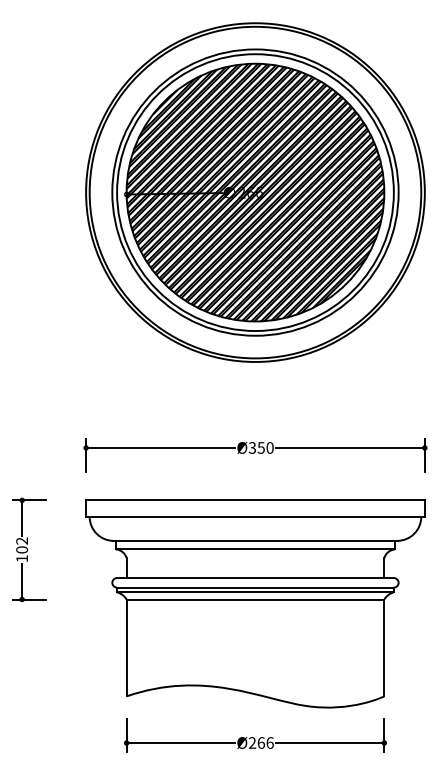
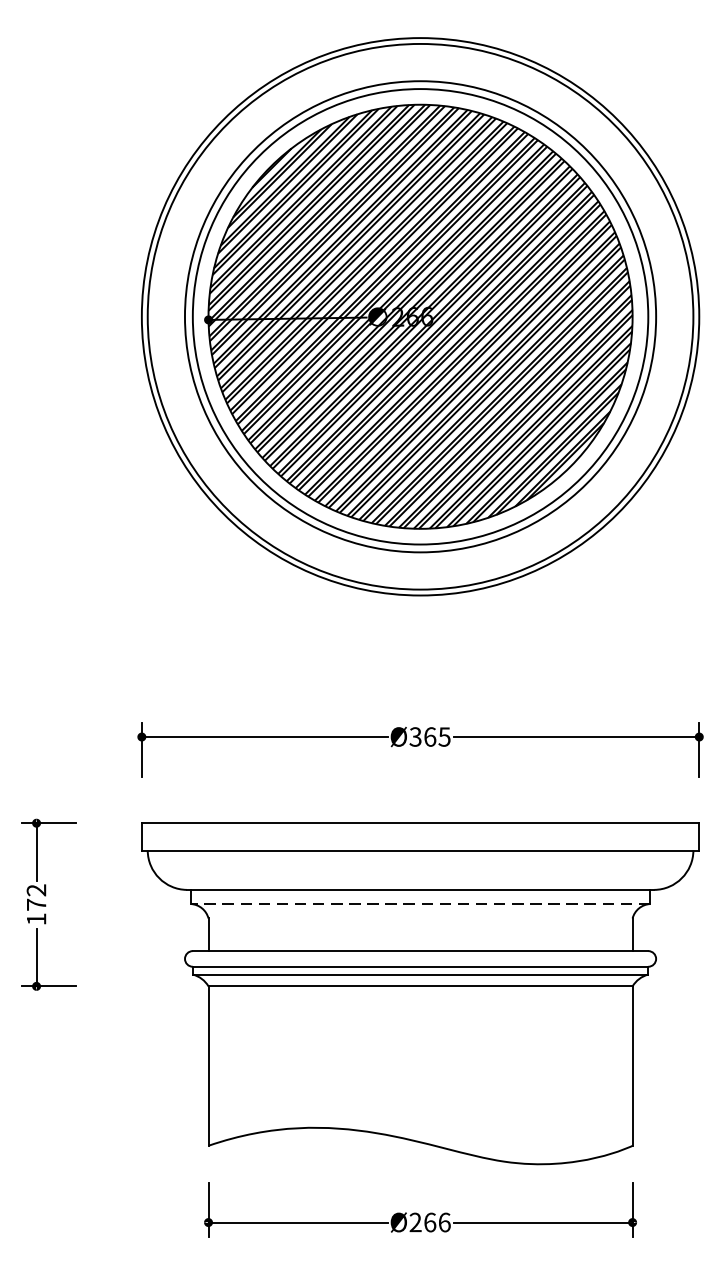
text: (265, 447) -> (437, 736), Ø350 -> Ø365
text: (22, 549) -> (37, 904), 102 -> 172
line: (255, 549) -> (420, 904), solid -> dashed

